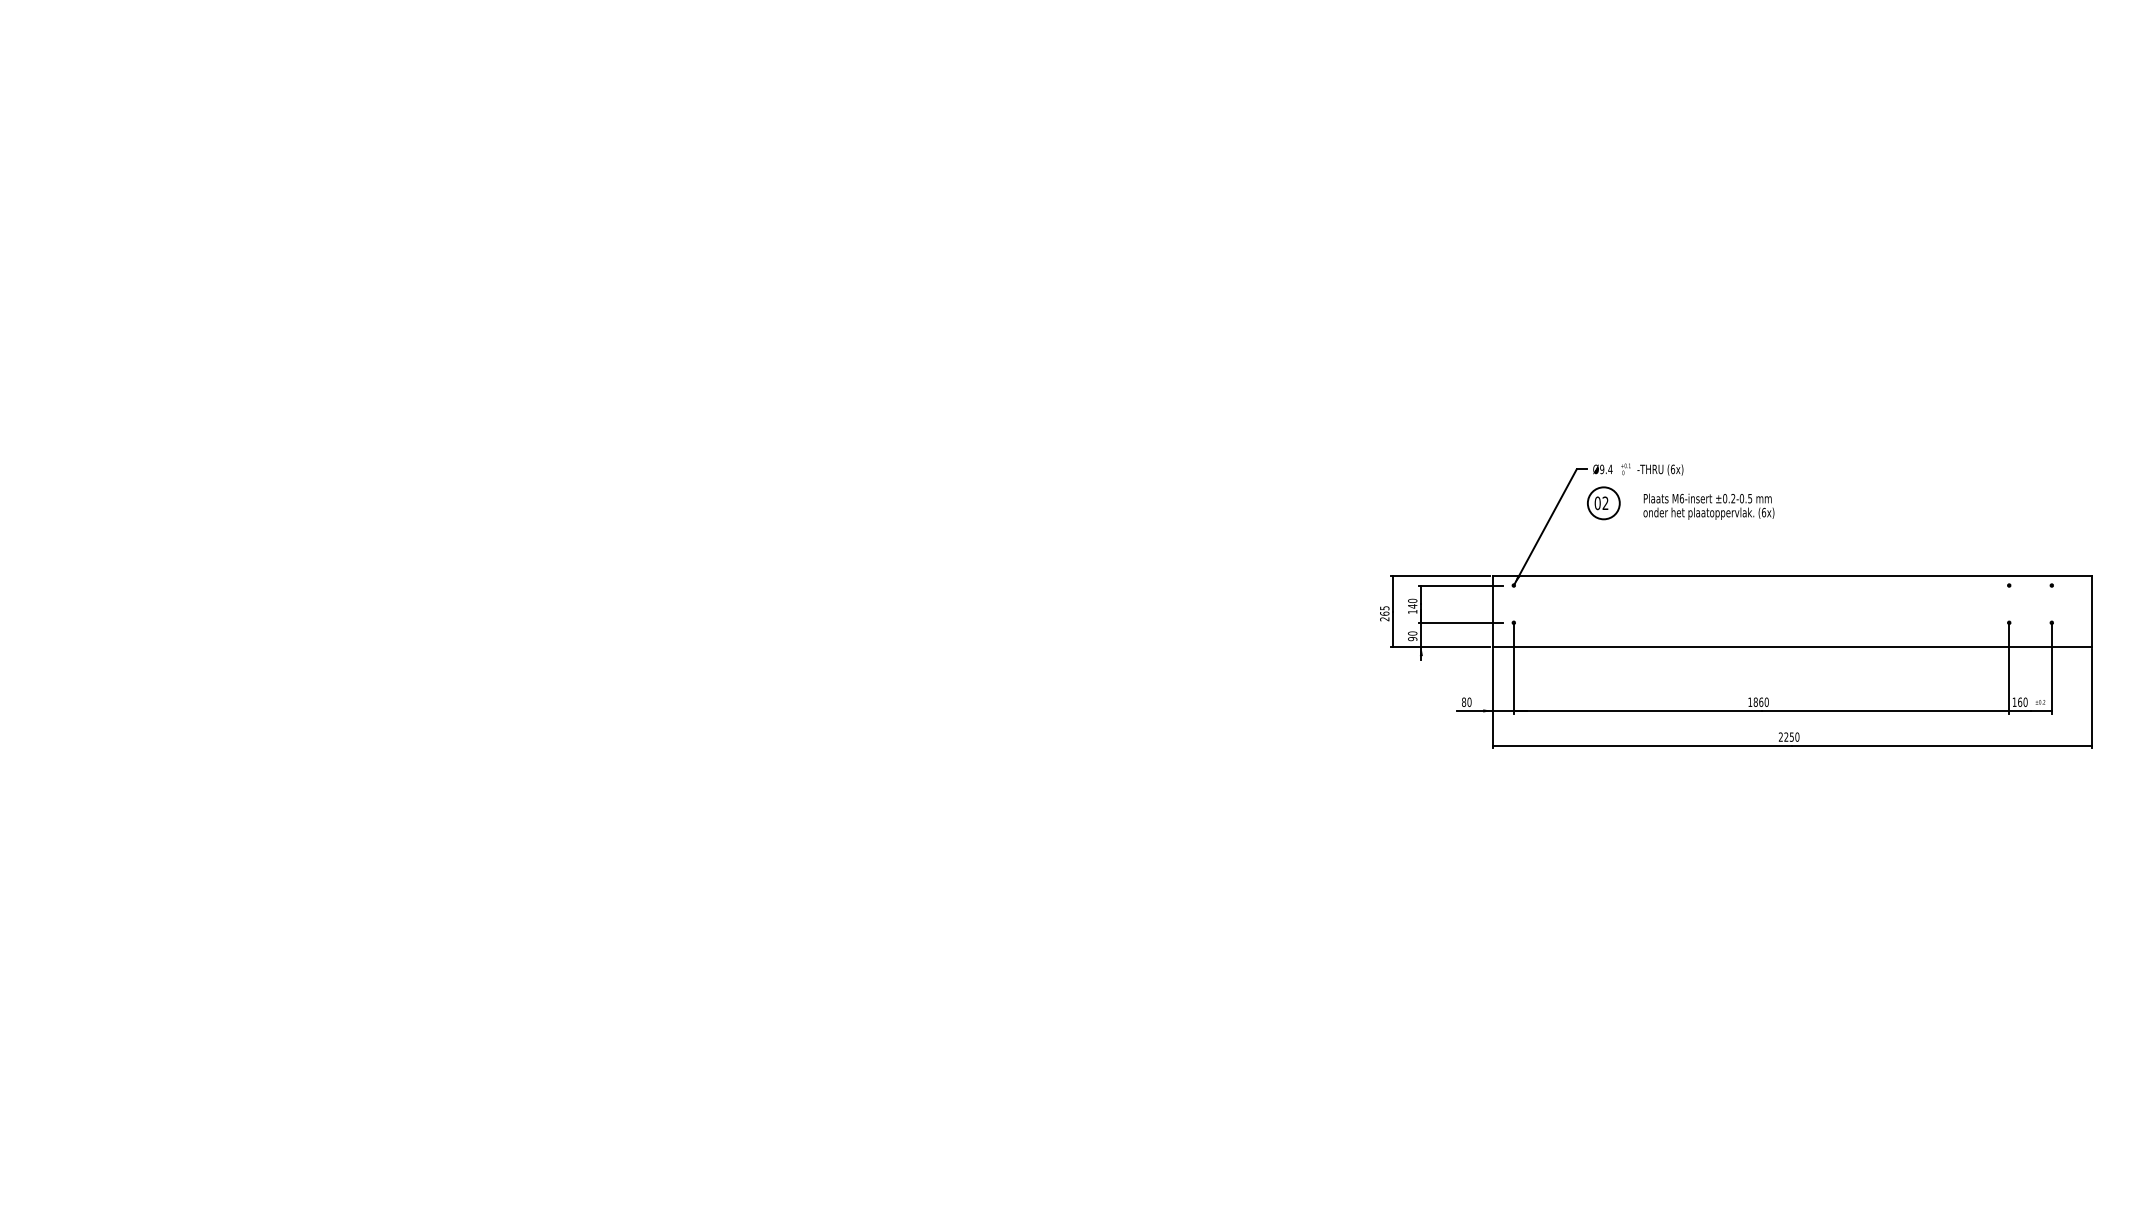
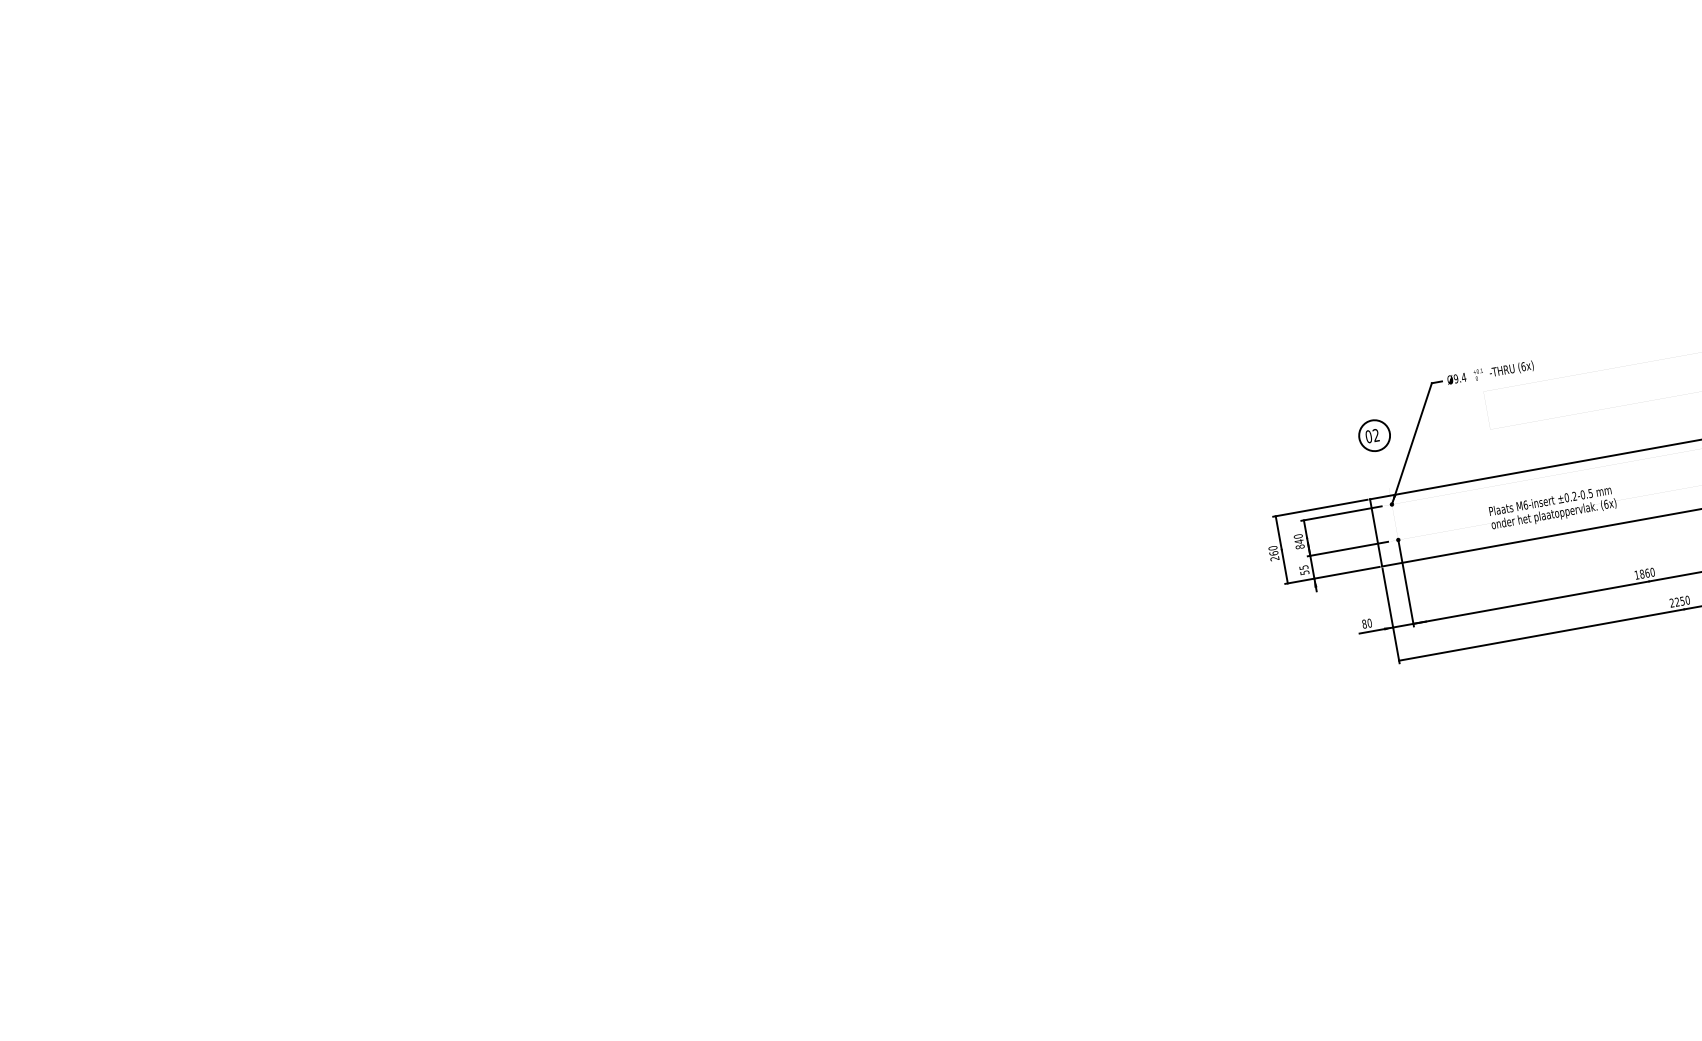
part: (1603, 503) -> (1374, 435), moved
text: (1708, 506) -> (1552, 508), moved
text: (1384, 608) -> (1272, 548), 265 -> 260
text: (1412, 611) -> (1299, 546), 140 -> 840
text: (1412, 636) -> (1304, 570), 90 -> 55

